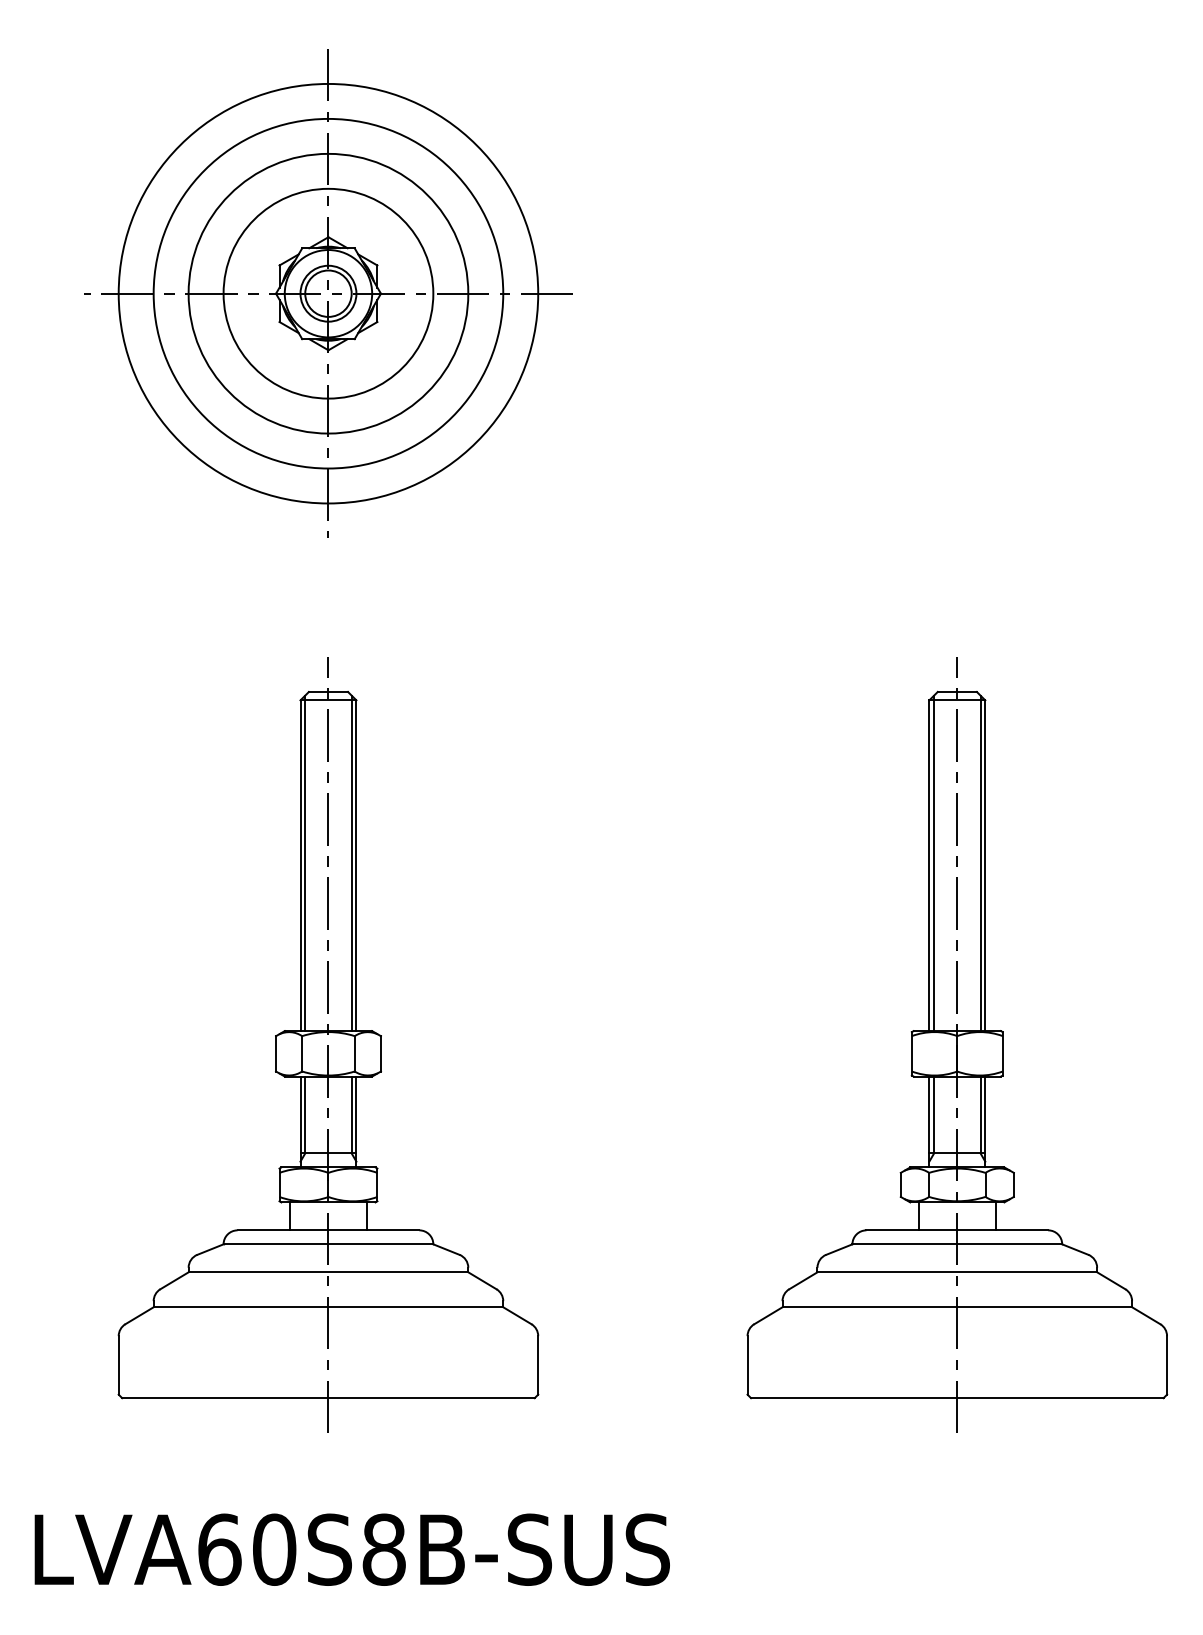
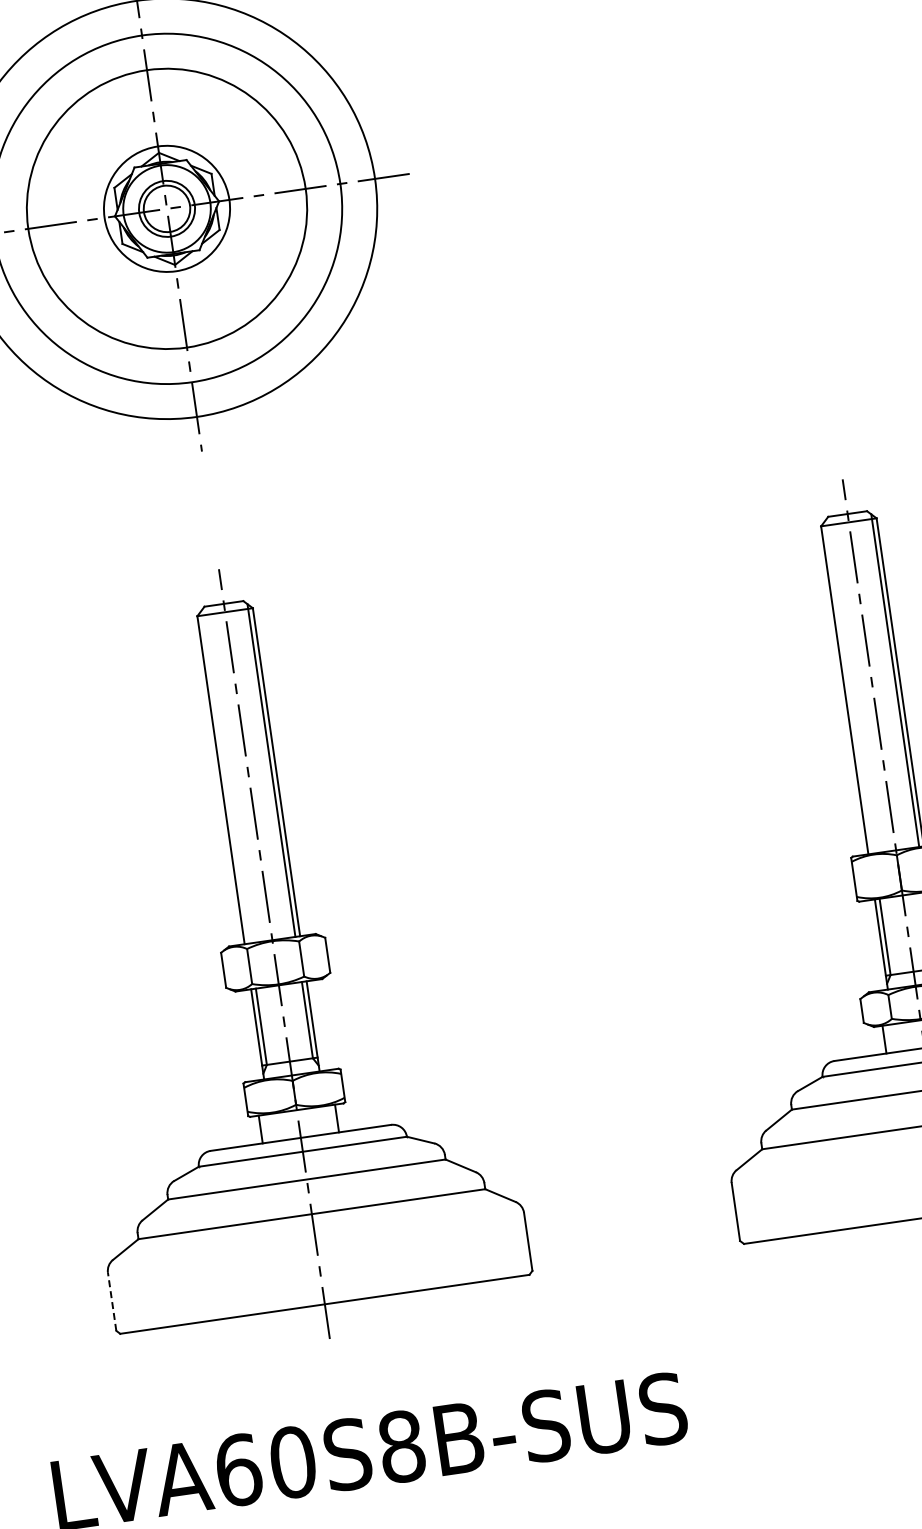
circle: (328, 293) -> (167, 208), size x0.6
line: (305, 863) -> (225, 777), removed
line: (934, 863) -> (849, 687), removed
line: (118, 1364) -> (111, 1300), solid -> dashed

